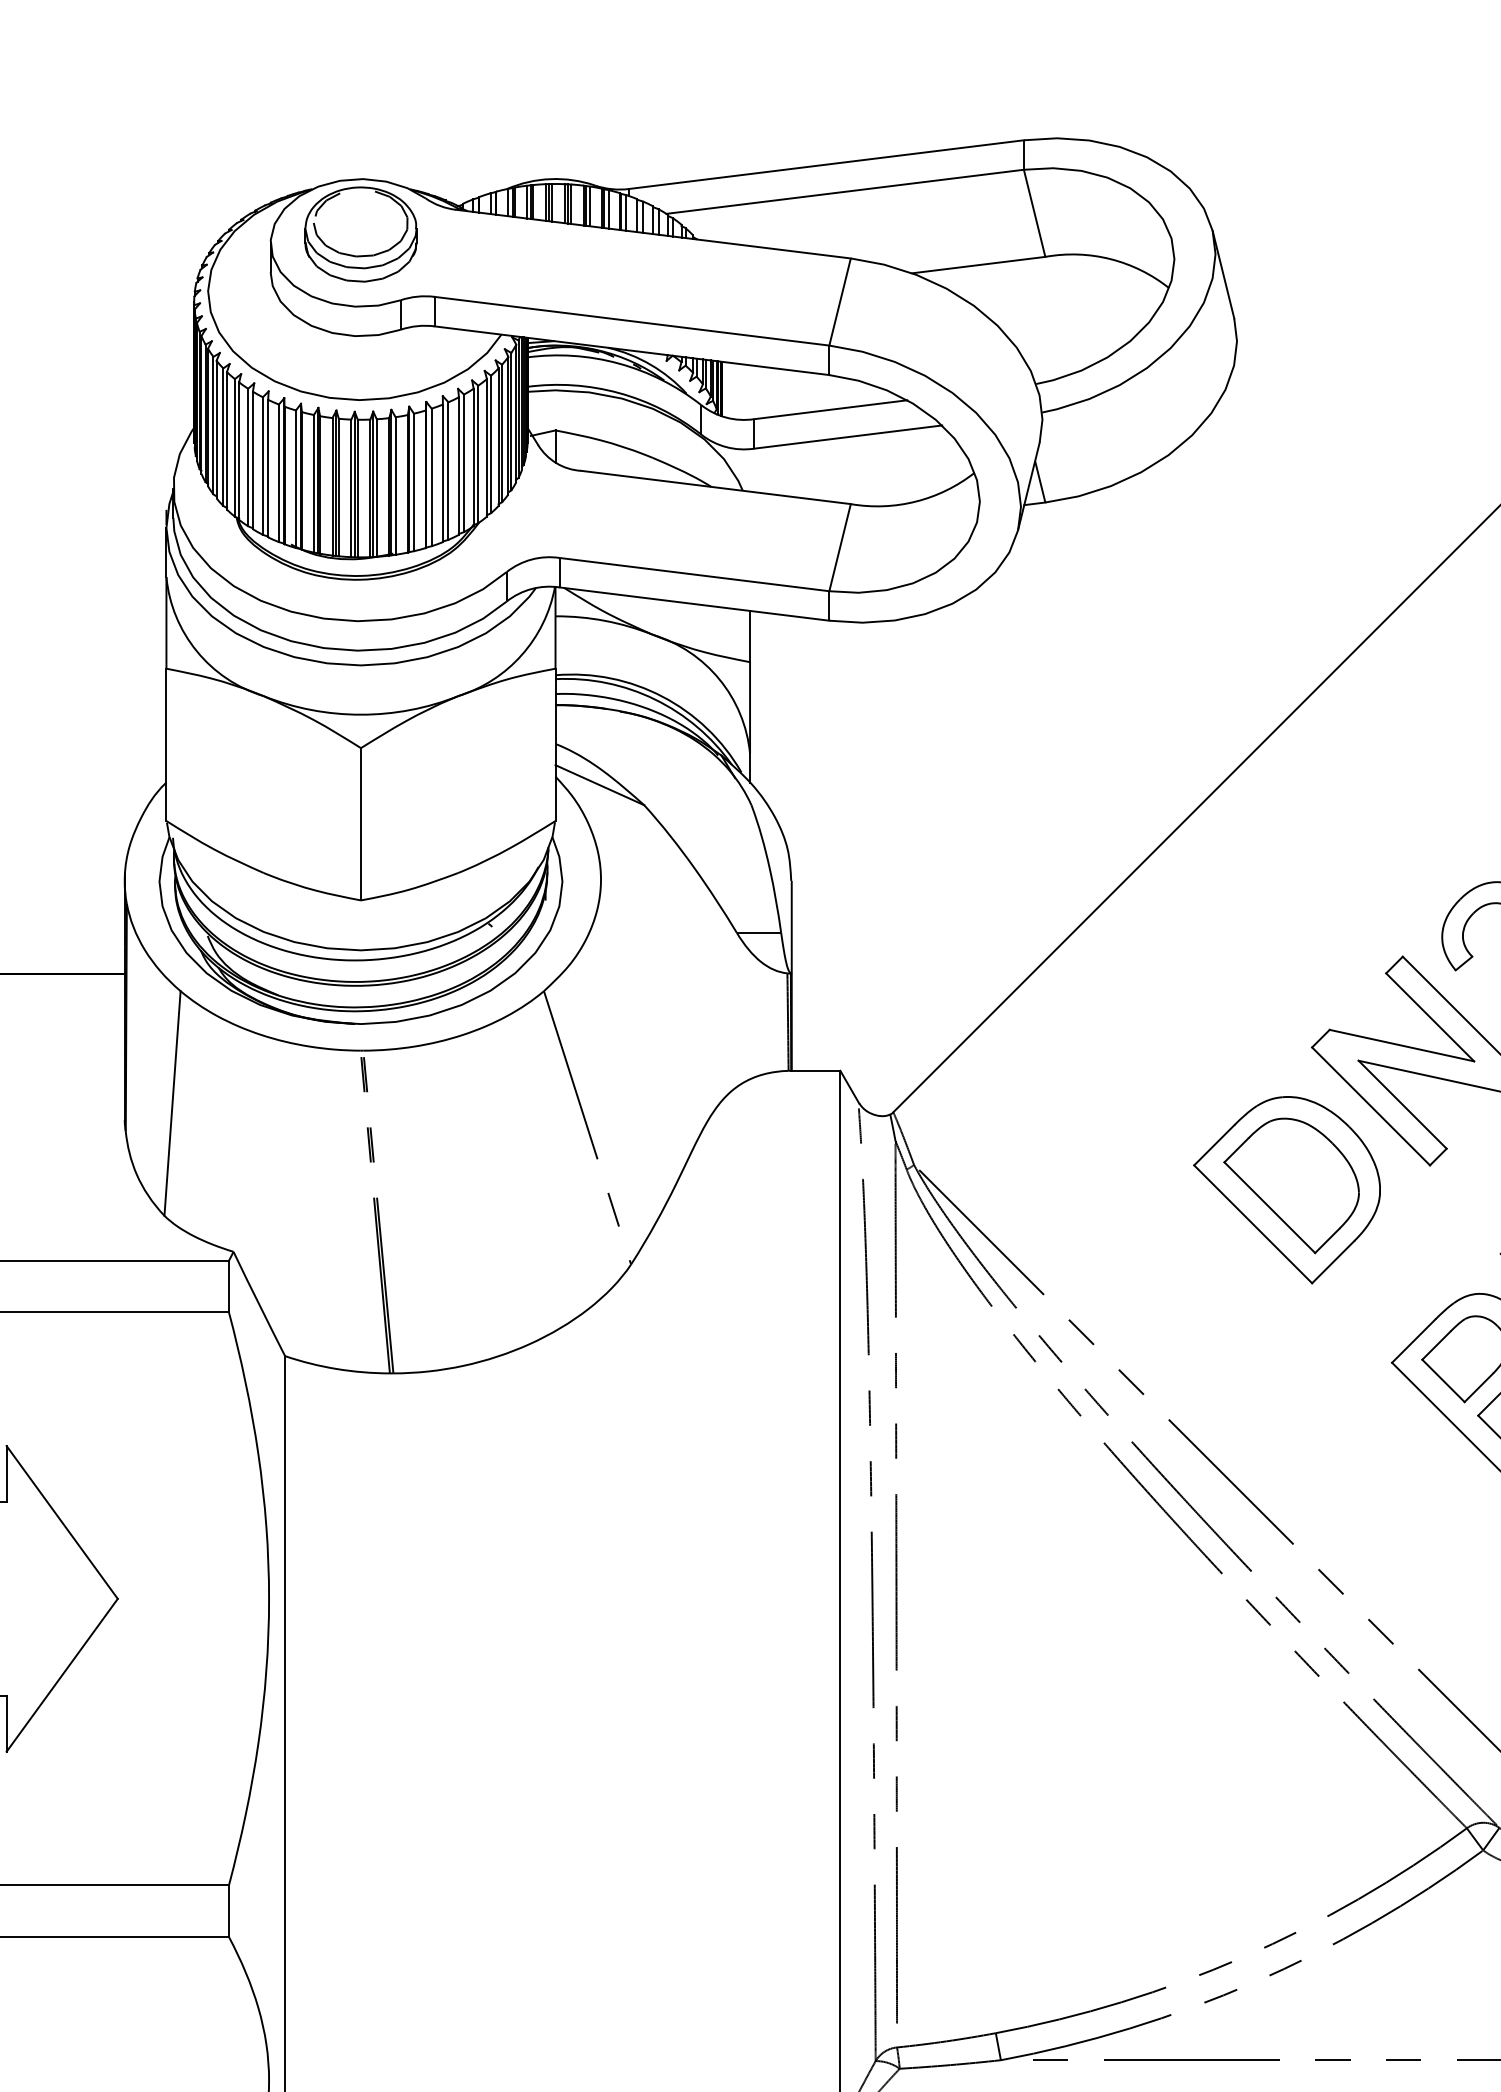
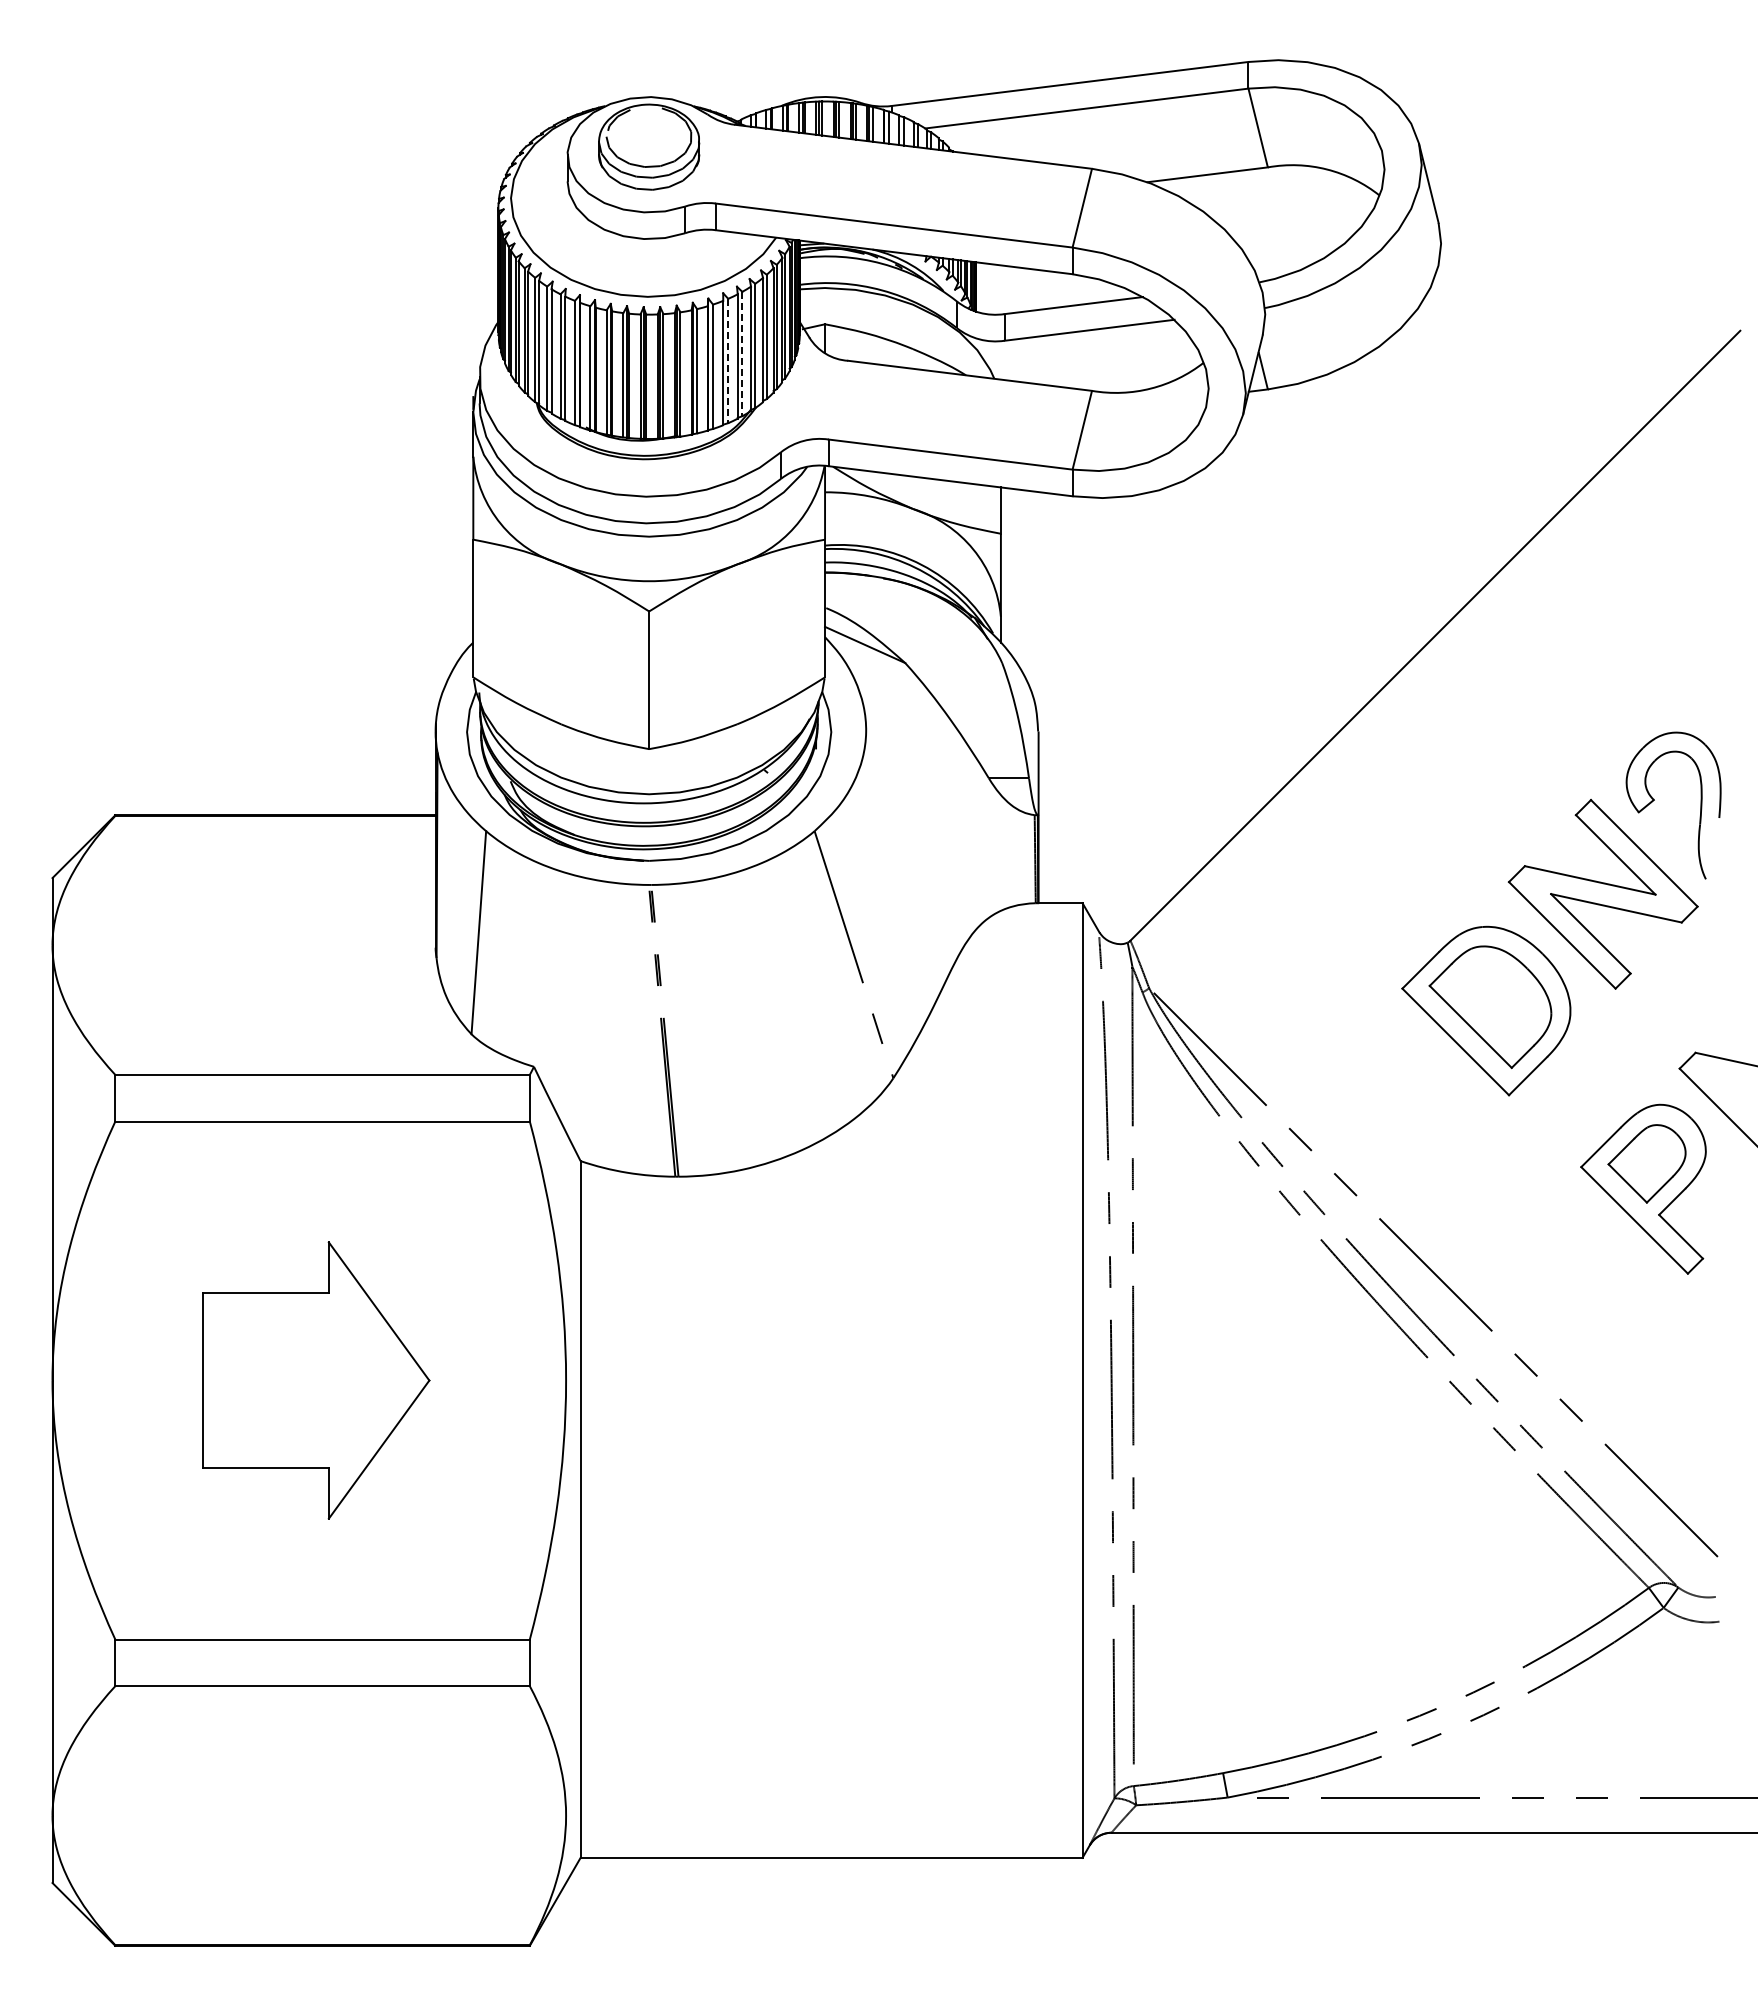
line: (464, 463) -> (742, 354), solid -> dashed
line: (448, 471) -> (728, 361), solid -> dashed

